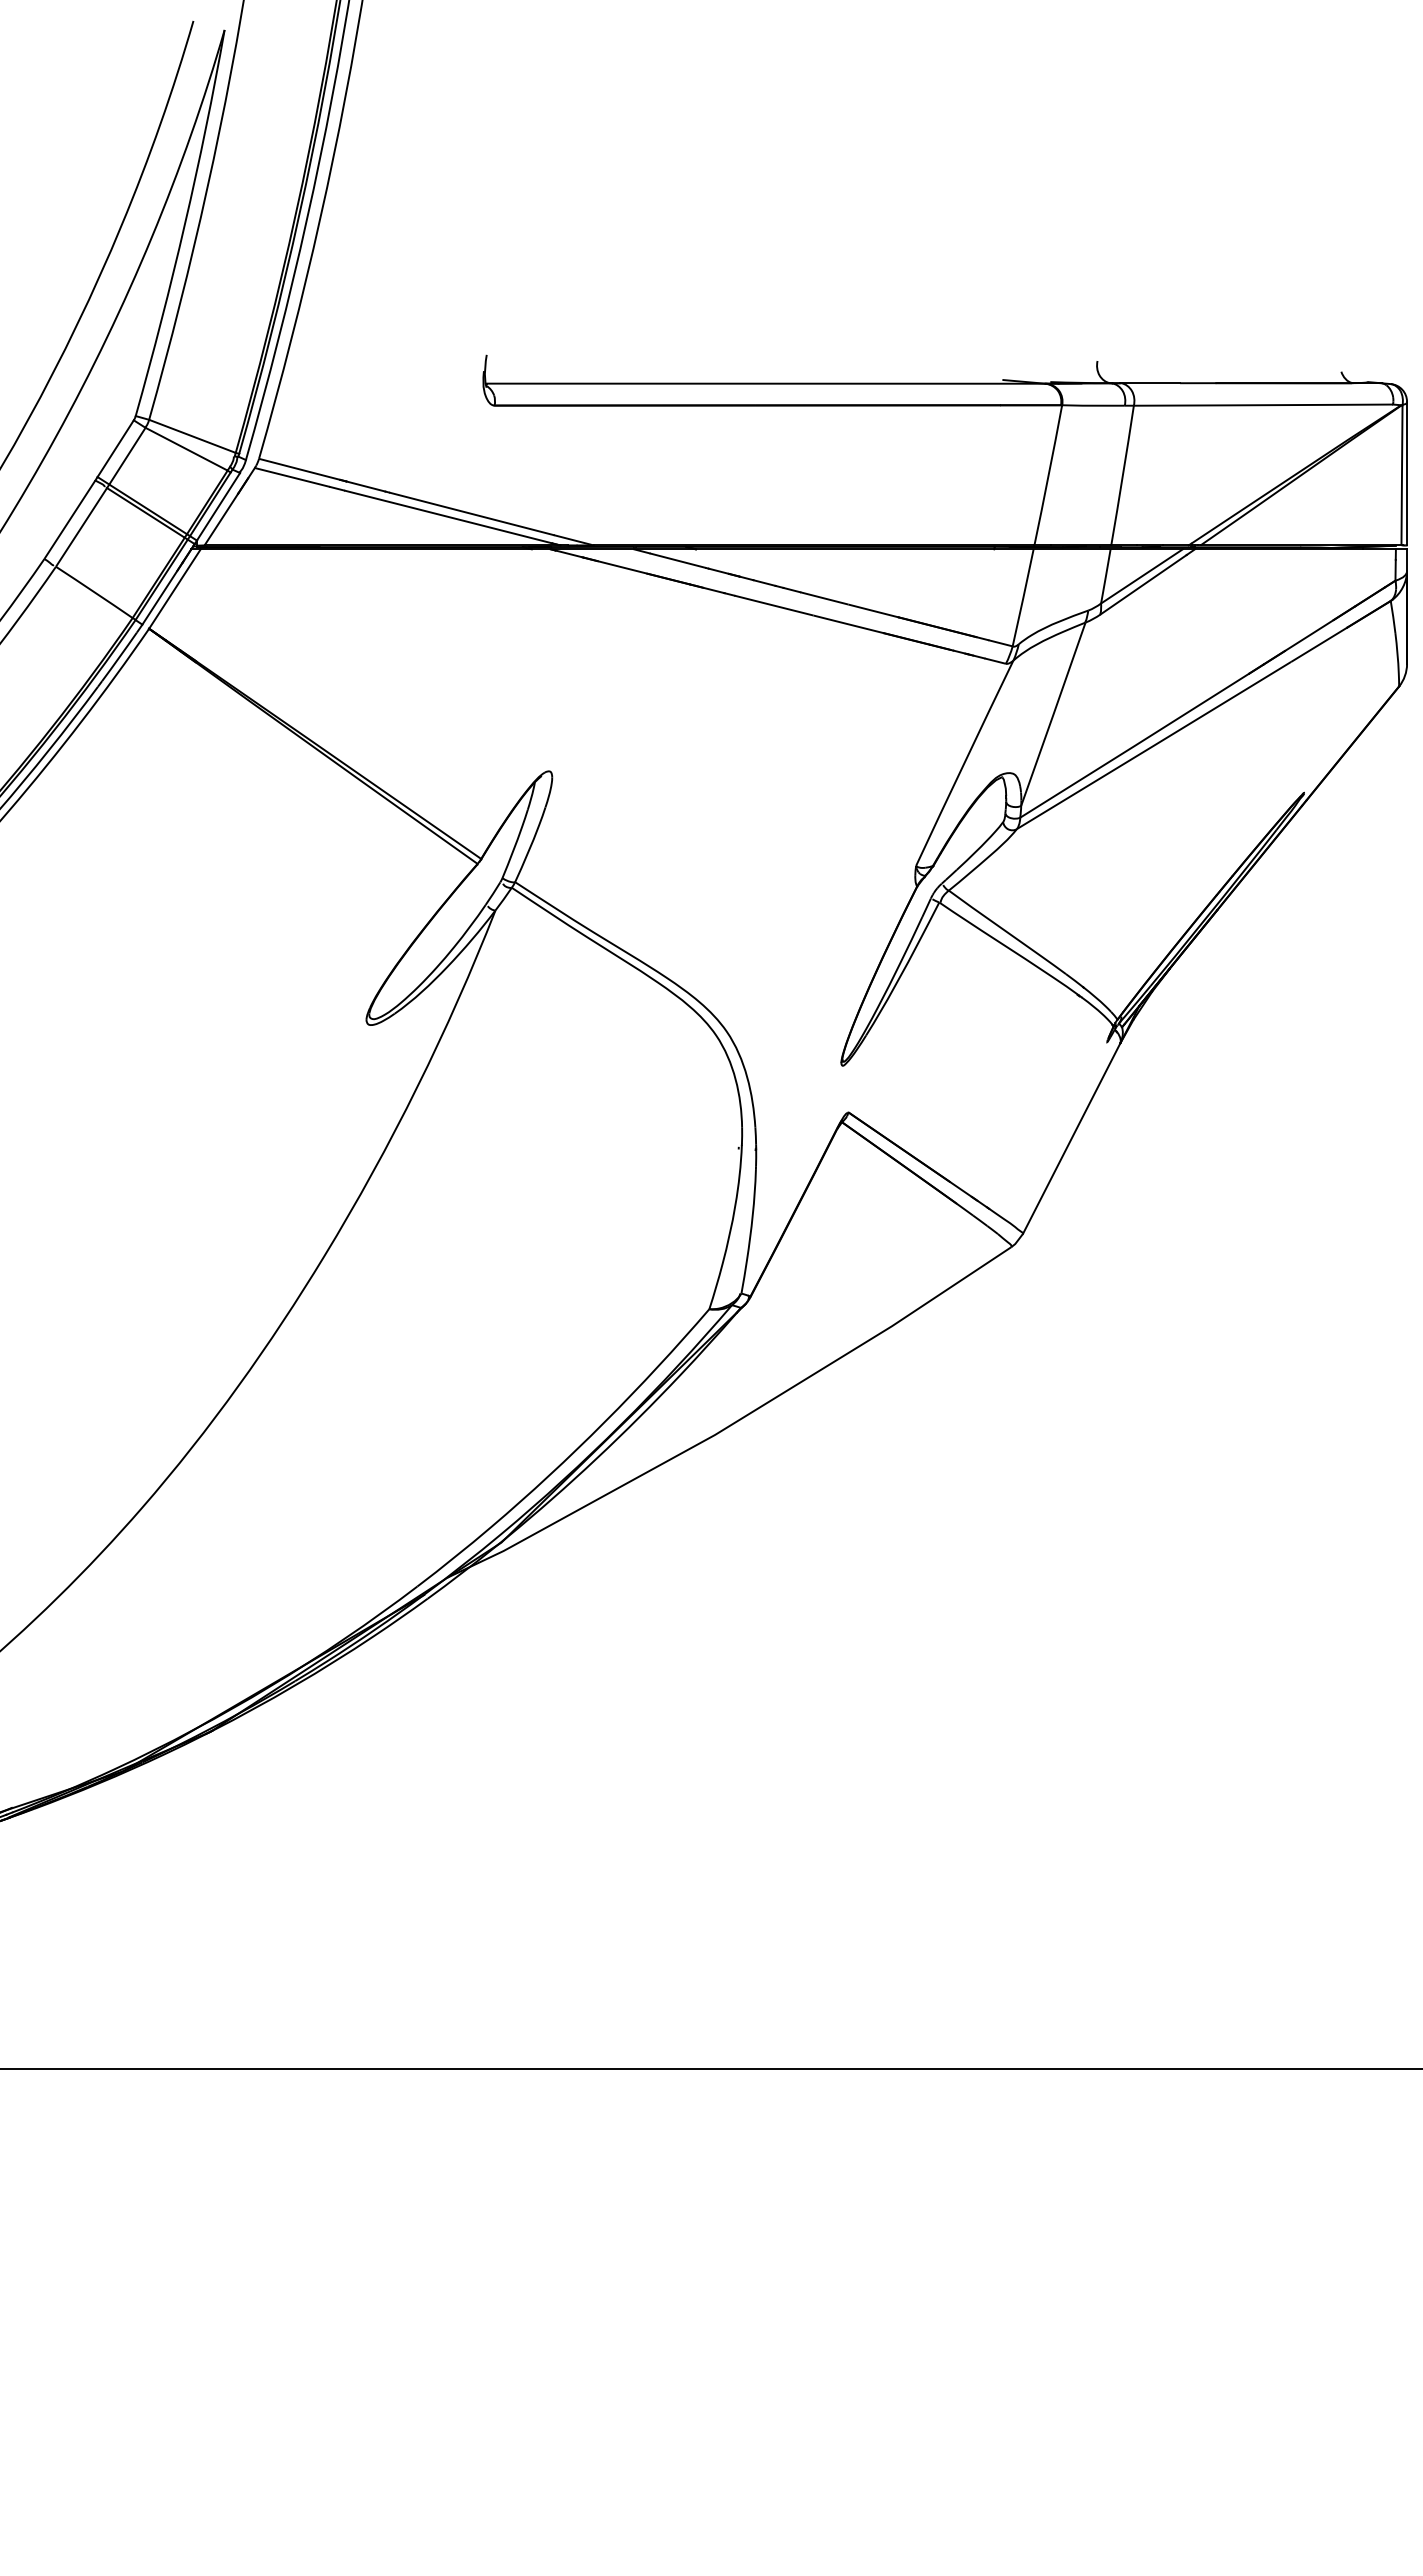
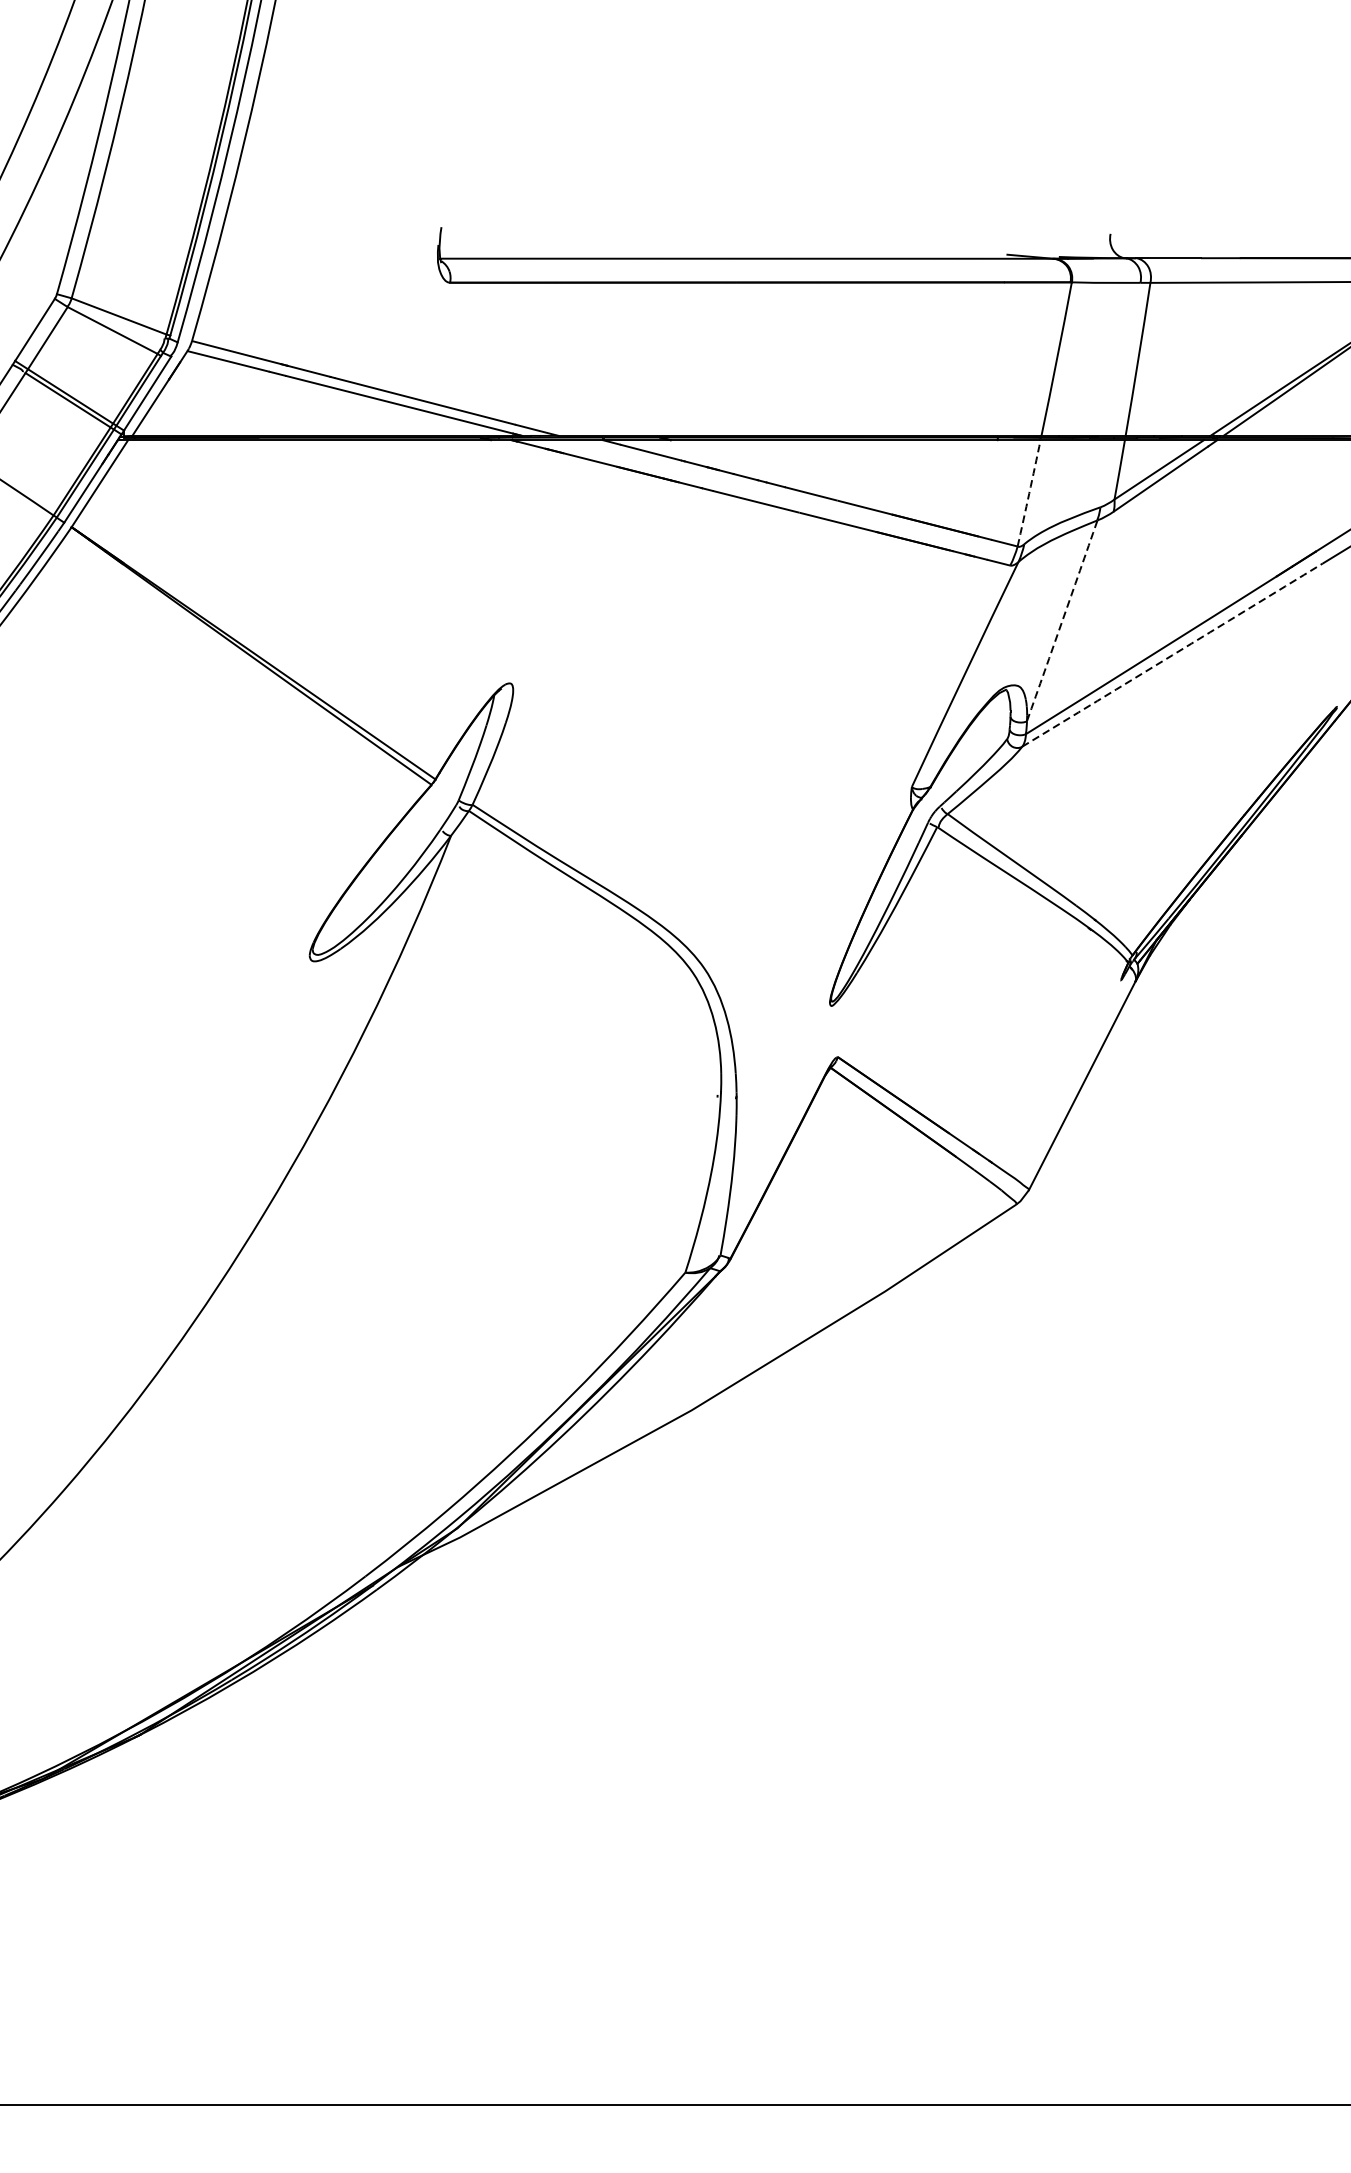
arc: (1023, 597) -> (1029, 492), solid -> dashed
arc: (1053, 714) -> (1062, 621), solid -> dashed
arc: (1154, 745) -> (1173, 655), solid -> dashed

